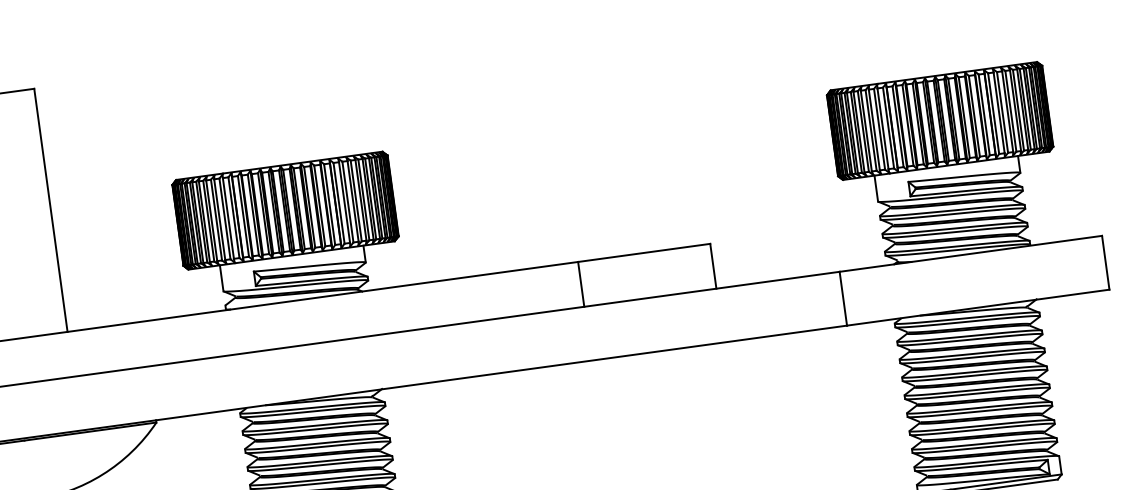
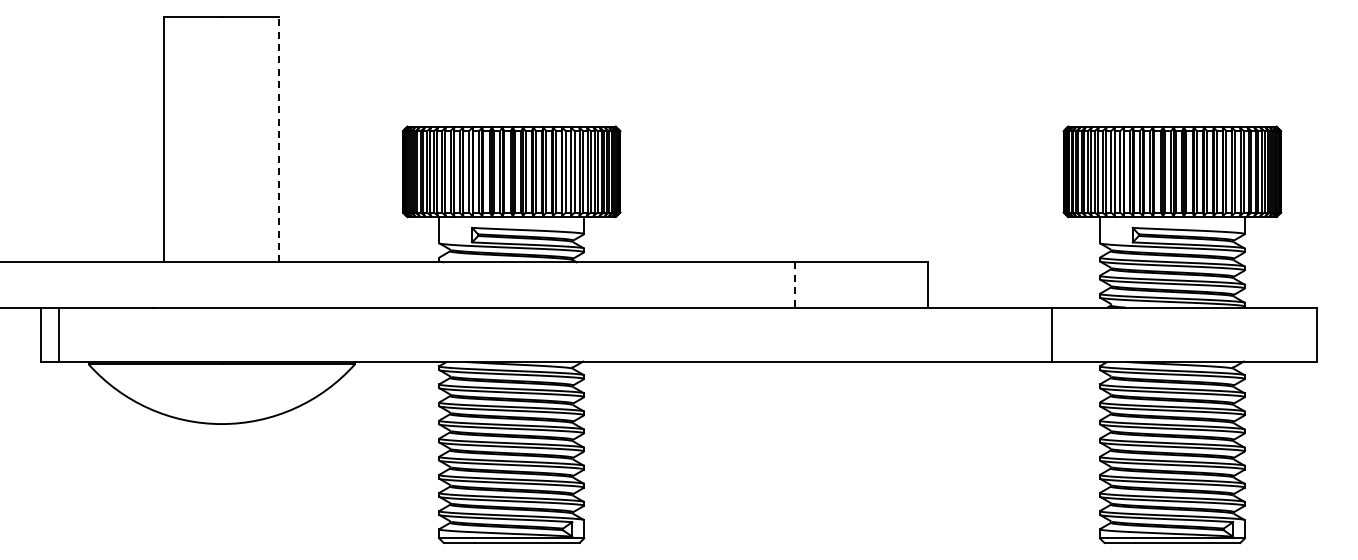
line: (51, 210) -> (279, 139), solid -> dashed
line: (581, 283) -> (794, 284), solid -> dashed

